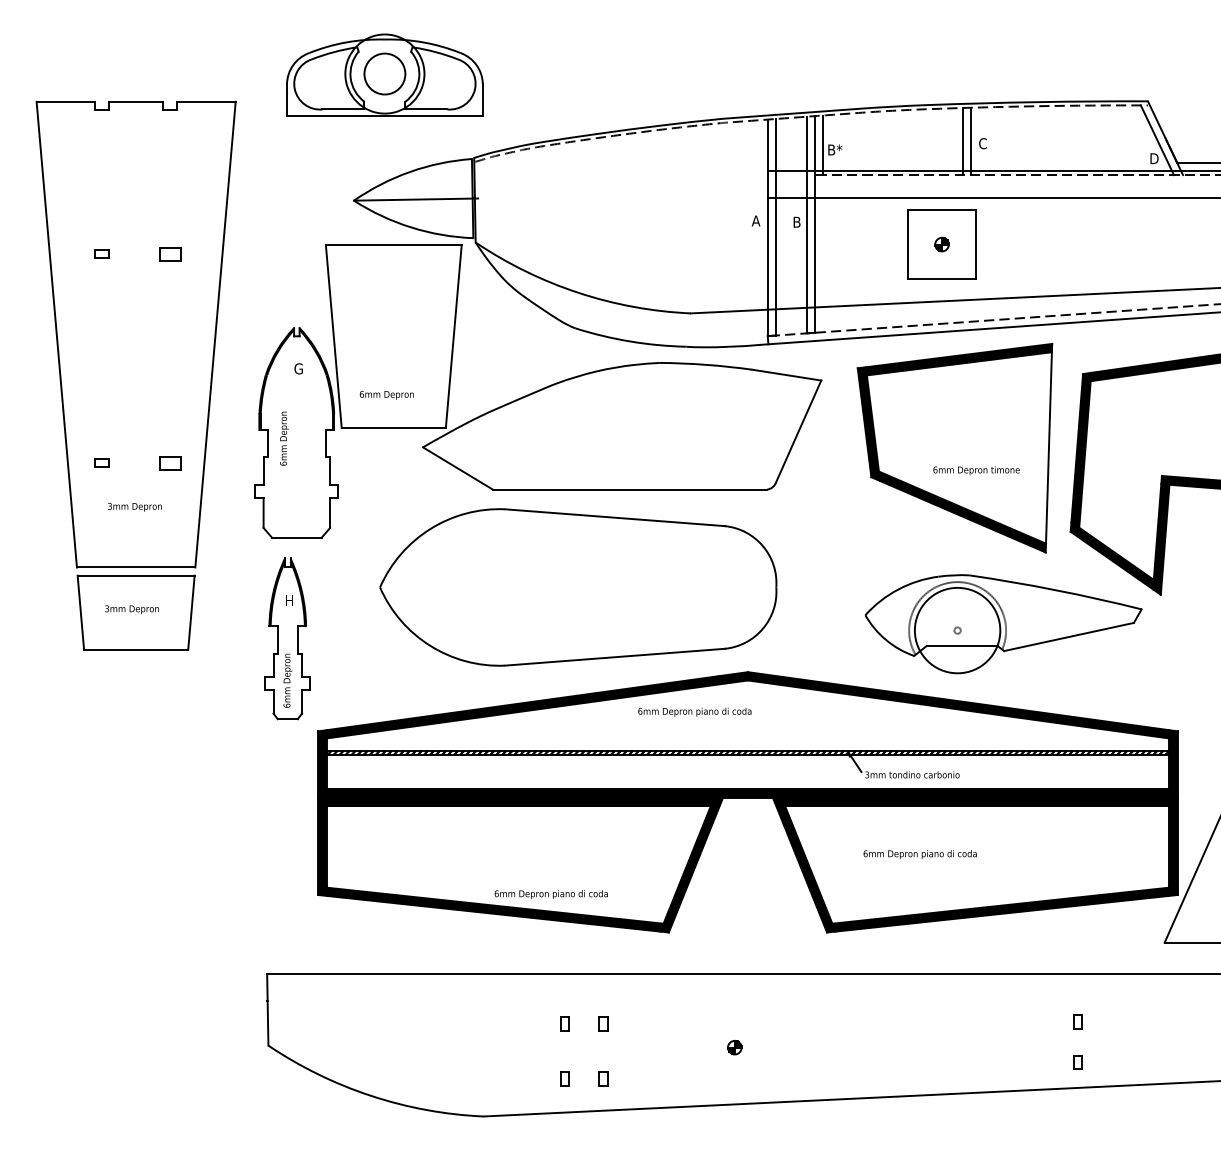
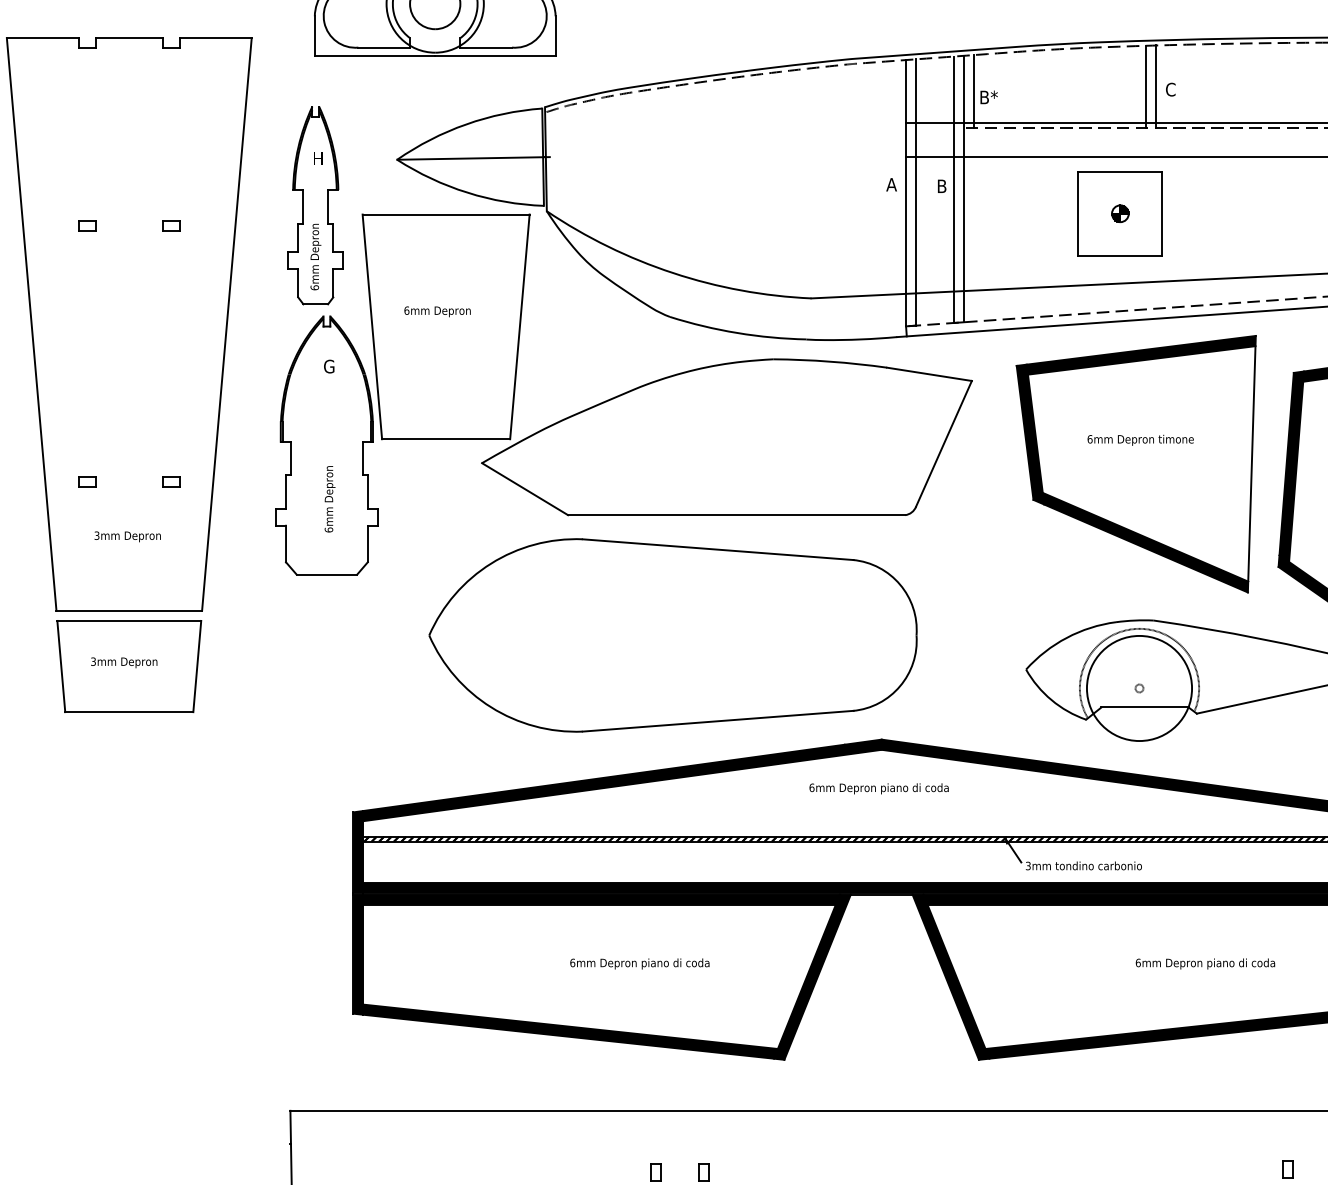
part: (169, 253) -> (170, 224), size x0.62
text: (386, 395) -> (437, 312), moved
text: (284, 438) -> (330, 498), moved
part: (169, 462) -> (170, 481), size x0.62
text: (976, 470) -> (1140, 439), moved
part: (287, 638) -> (315, 205), moved
text: (694, 711) -> (878, 787), moved
text: (919, 854) -> (1204, 963), moved
text: (550, 894) -> (638, 963), moved

